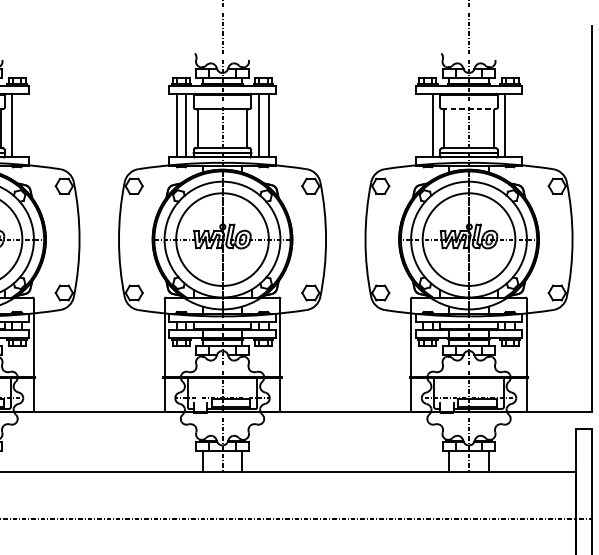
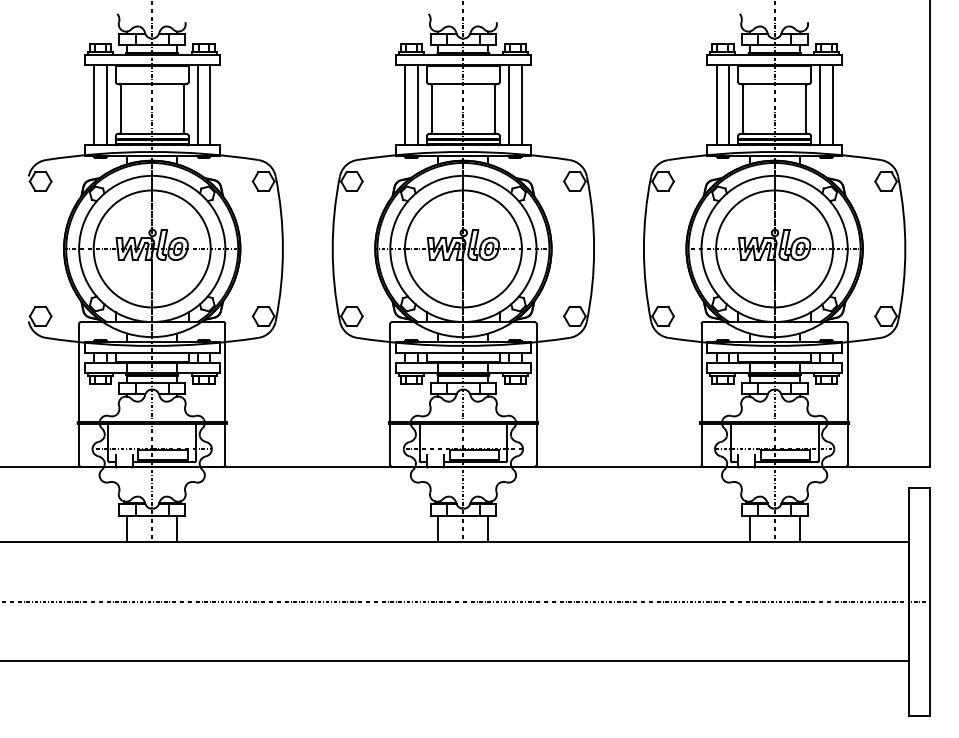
line: (469, 109) -> (775, 84), dashed -> solid
line: (22, 125) -> (210, 105), added
line: (422, 125) -> (716, 105), added
line: (514, 125) -> (832, 105), added

